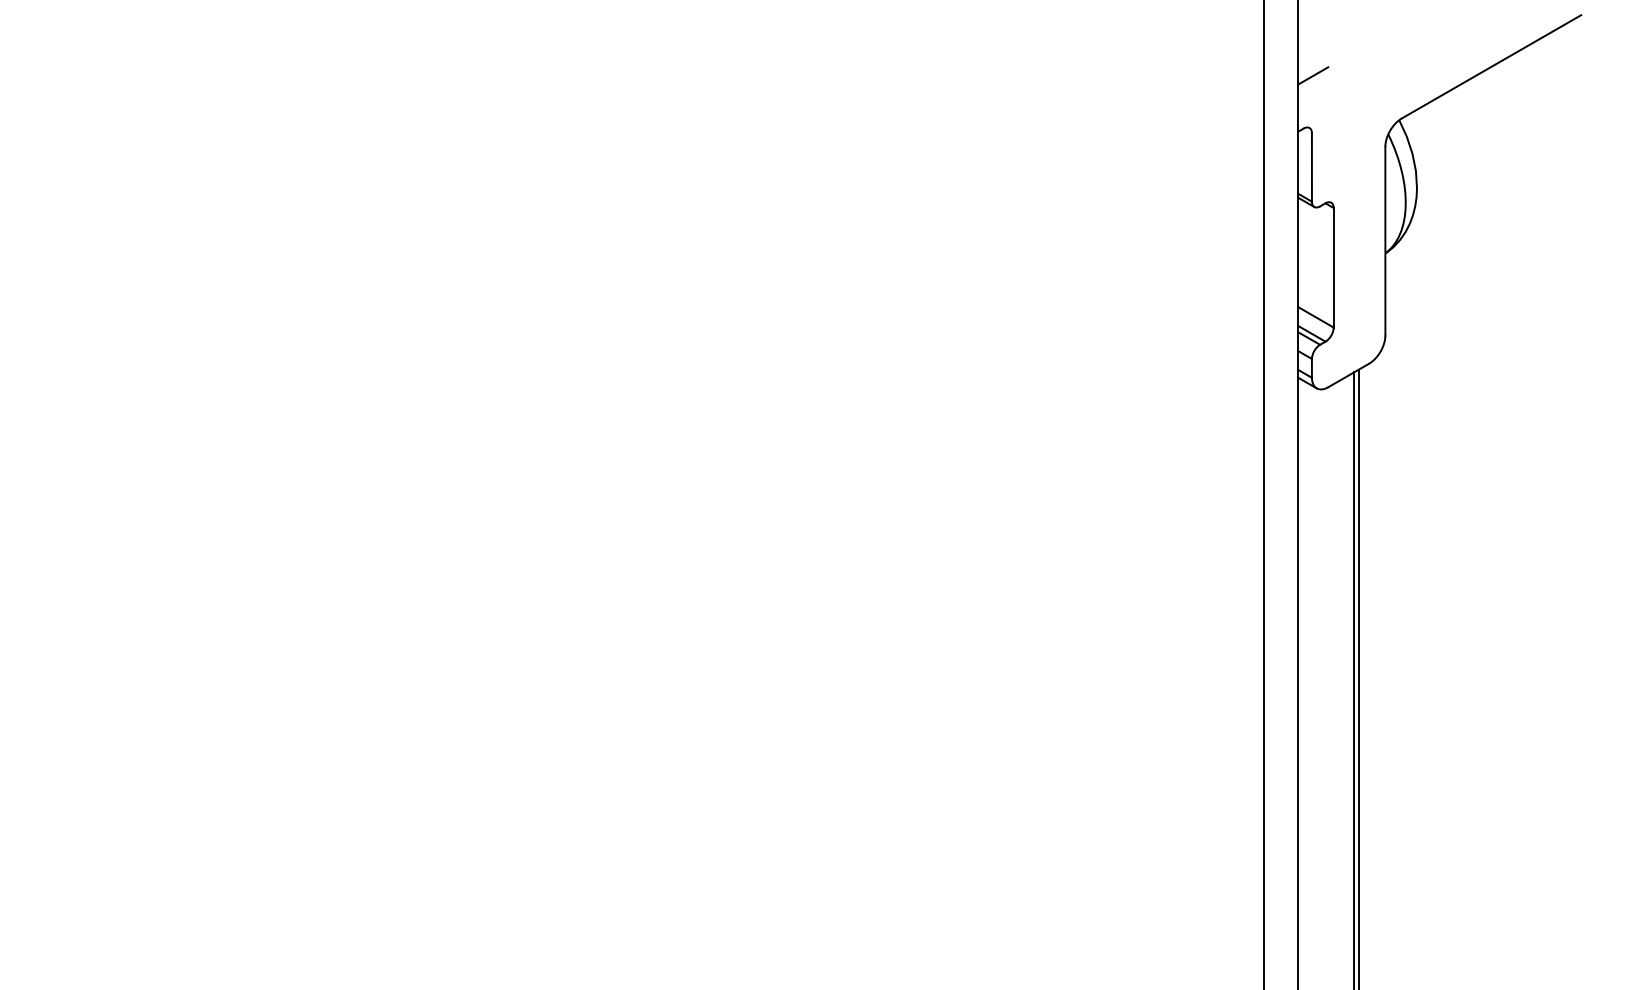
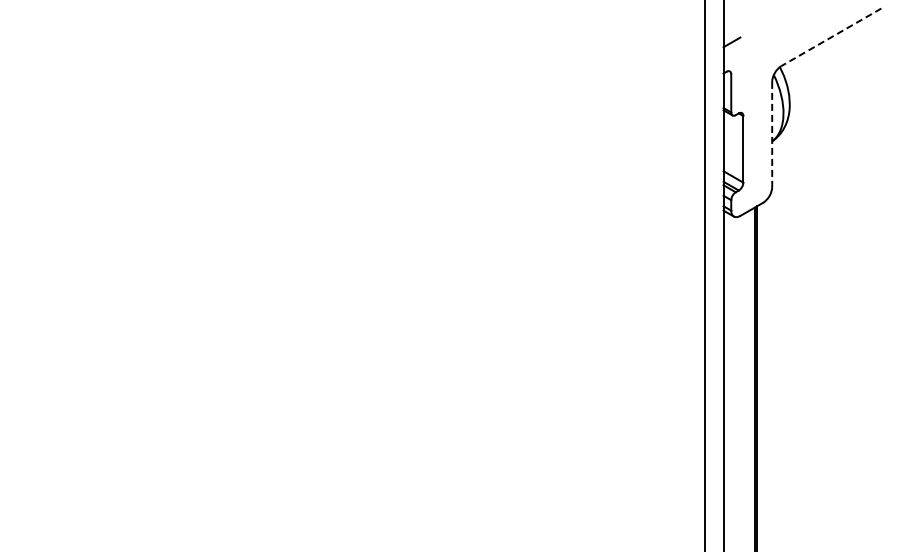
line: (1491, 67) -> (831, 37), solid -> dashed
line: (1385, 241) -> (772, 134), solid -> dashed

